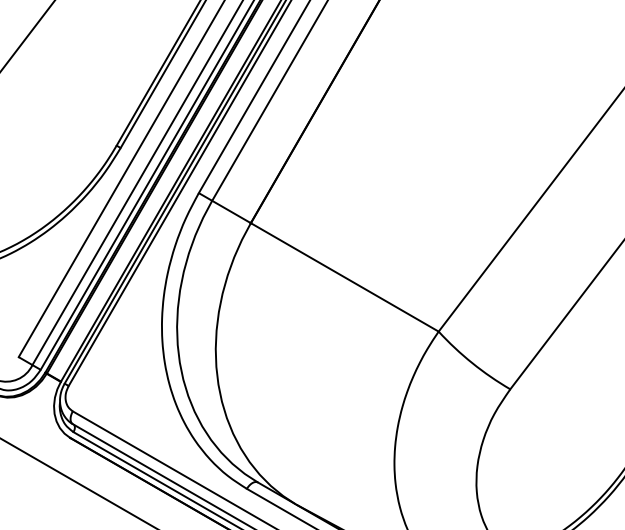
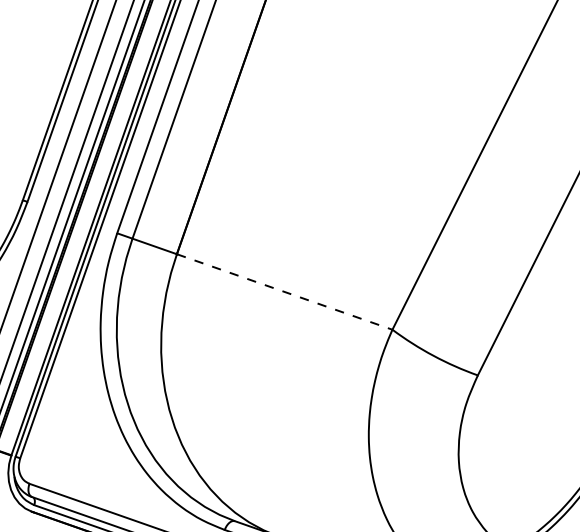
line: (345, 277) -> (285, 291), solid -> dashed

